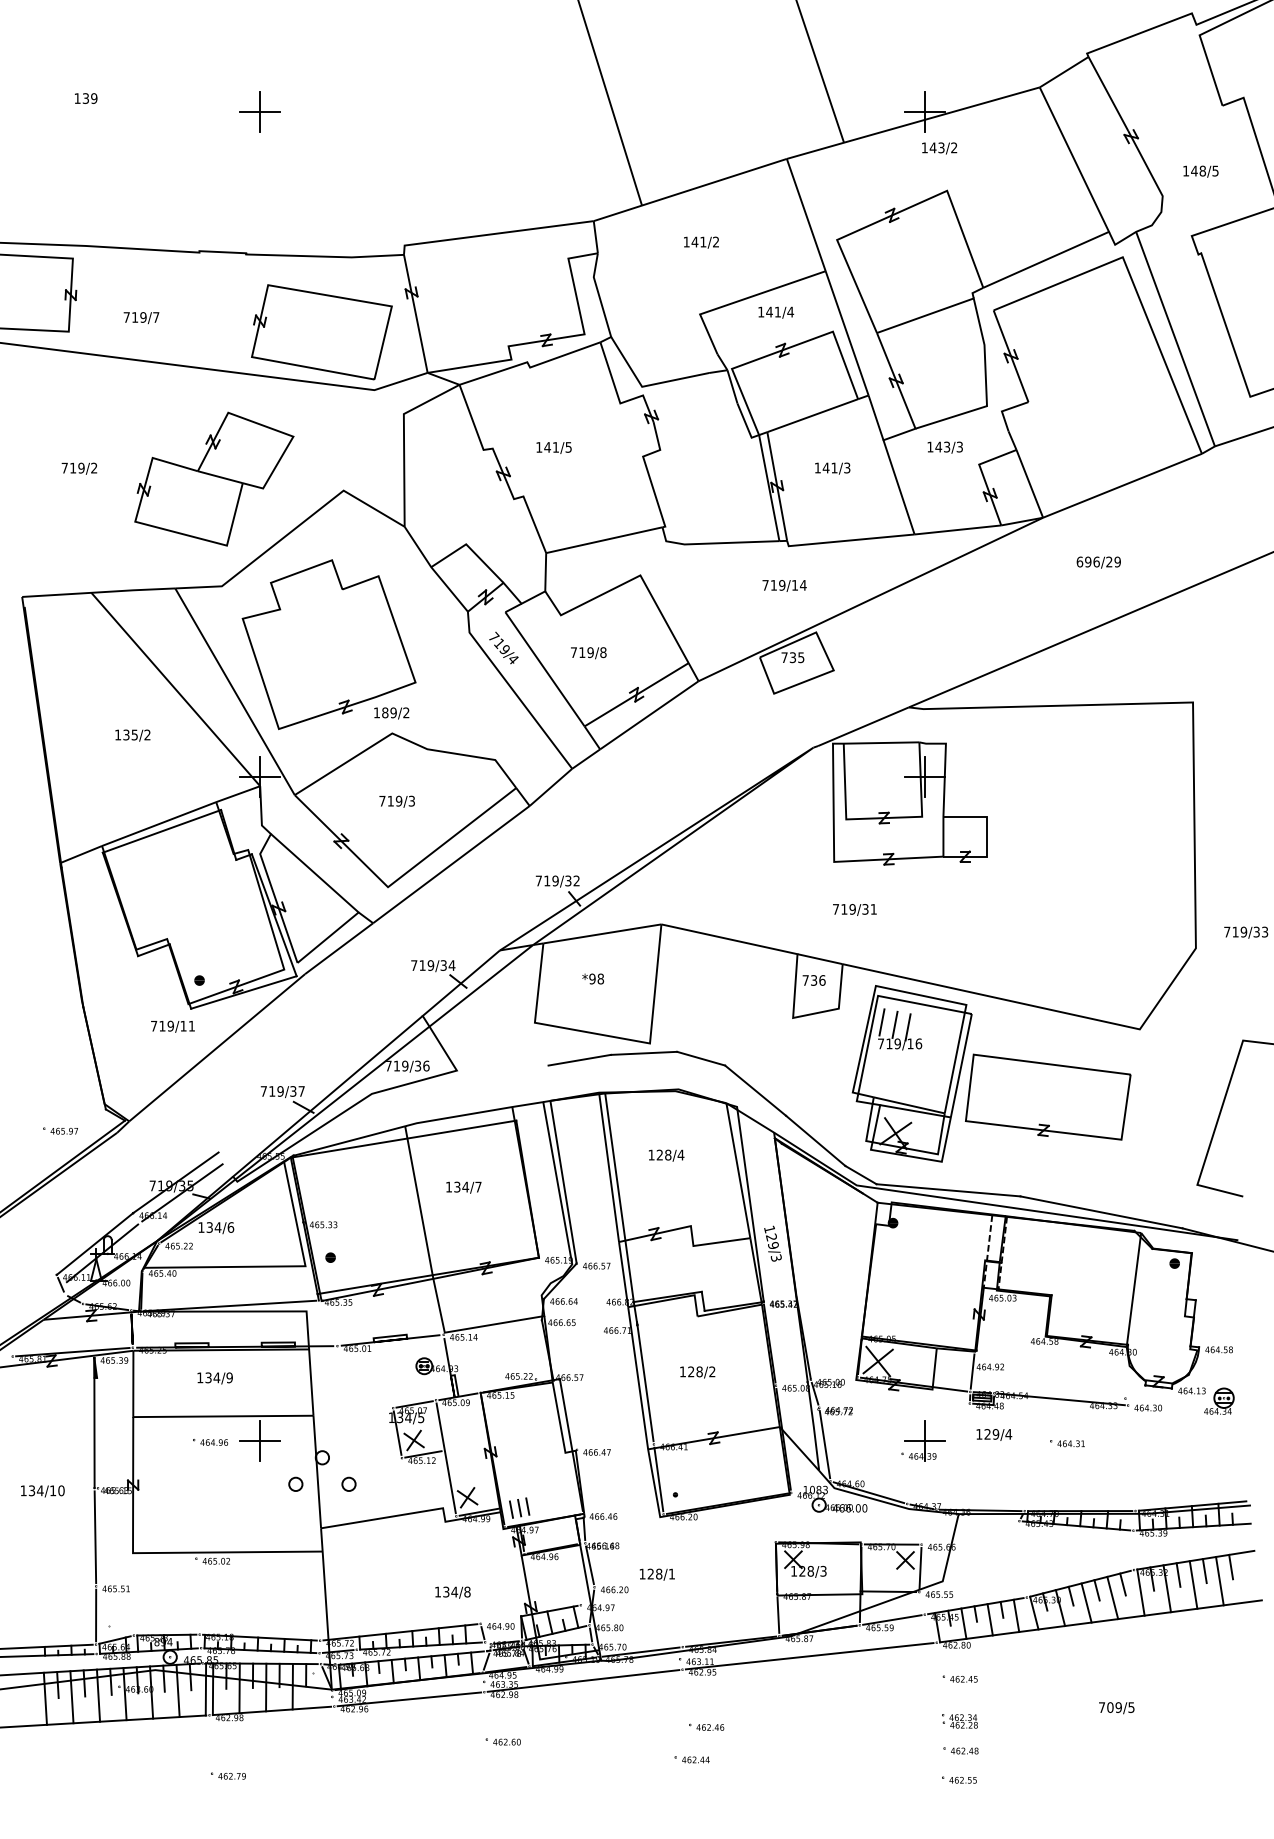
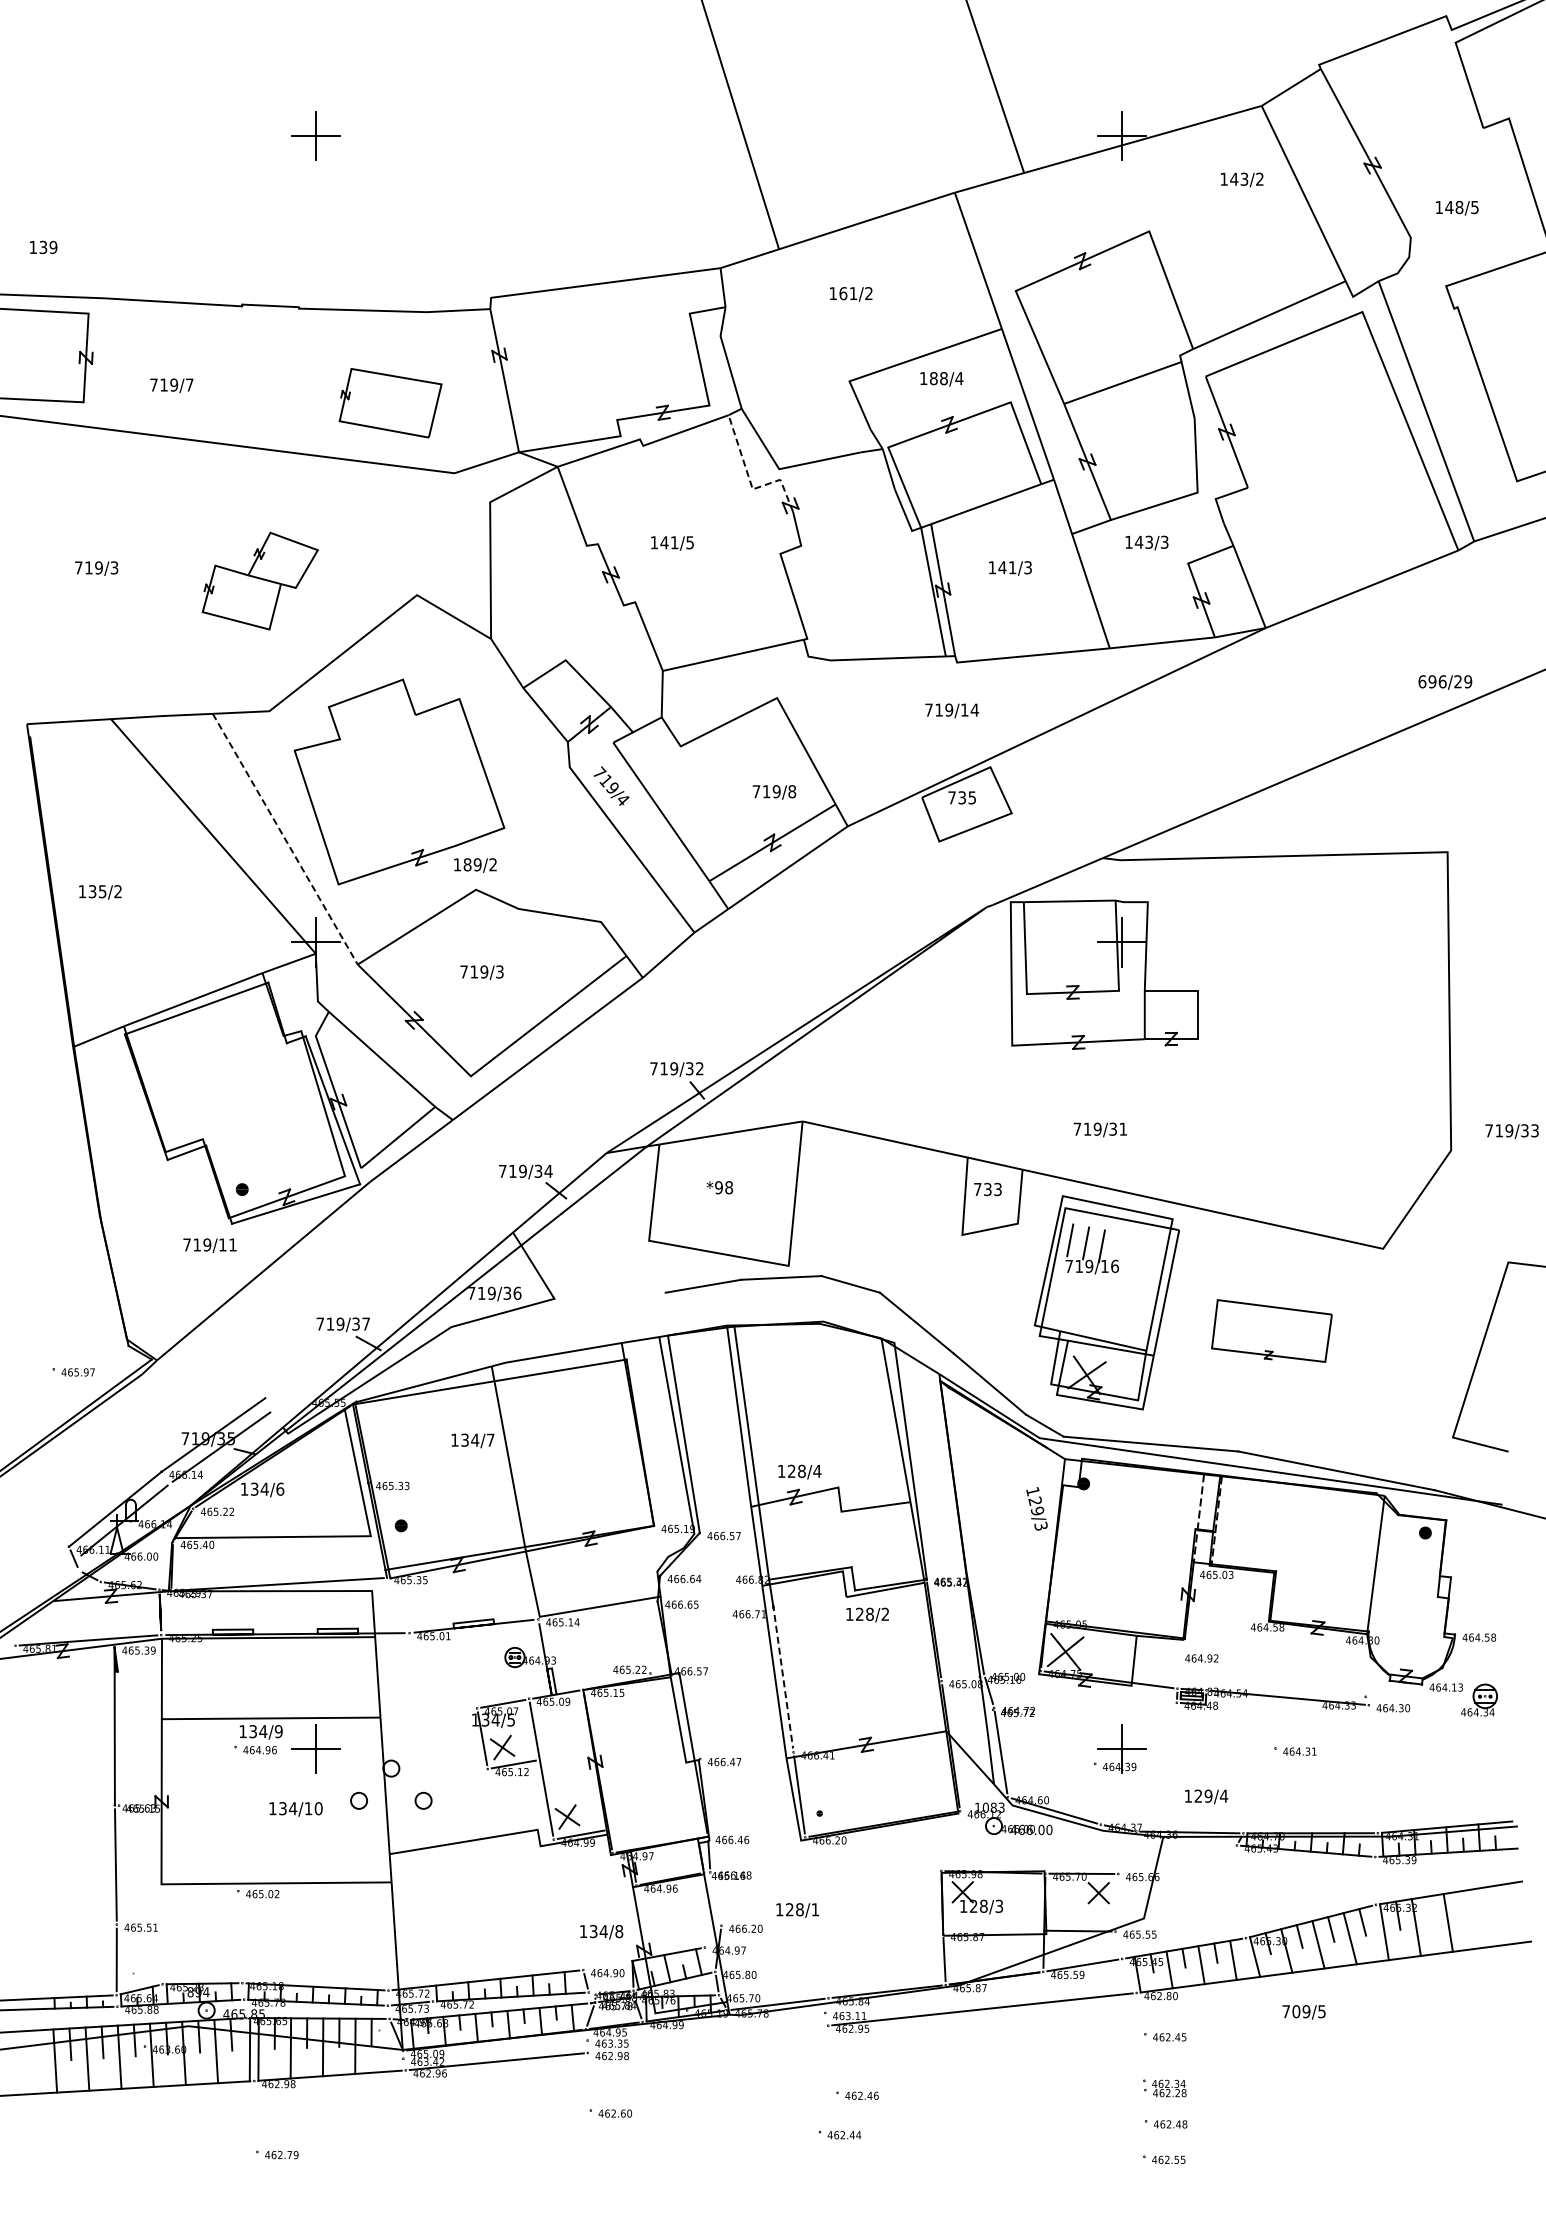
text: (86, 98) -> (43, 247), moved
text: (939, 148) -> (1242, 179), moved
text: (695, 242) -> (843, 293), 141/2 -> 161/2
text: (773, 312) -> (938, 378), 141/4 -> 188/4
part: (321, 332) -> (390, 403), size x0.6
line: (618, 398) -> (750, 483), solid -> dashed
text: (94, 467) -> (114, 567), 719/2 -> 719/3
part: (214, 478) -> (260, 580), size x0.6
text: (1098, 562) -> (1445, 682), moved
text: (588, 653) -> (774, 792), moved
line: (235, 692) -> (285, 839), solid -> dashed
text: (133, 735) -> (100, 892), moved
text: (854, 909) -> (1099, 1129), moved
text: (822, 980) -> (997, 1189), 736 -> 733
part: (1047, 1096) -> (1271, 1330), size x0.6
text: (666, 1155) -> (799, 1471), moved
text: (463, 1187) -> (472, 1440), moved
text: (772, 1243) -> (1036, 1508), moved
text: (697, 1371) -> (867, 1614), moved
line: (972, 1371) -> (1179, 1663), removed
text: (214, 1378) -> (260, 1732), moved
line: (645, 1381) -> (783, 1676), solid -> dashed
text: (994, 1434) -> (1206, 1796), moved
text: (42, 1491) -> (295, 1809), moved
part: (519, 1507) -> (630, 1829), removed
line: (589, 1564) -> (715, 1898), removed
line: (1230, 1566) -> (1493, 1900), removed
line: (920, 1568) -> (1116, 1902), removed
line: (1204, 1570) -> (1461, 1905), removed
line: (1178, 1574) -> (1429, 1910), removed
line: (1219, 1580) -> (1479, 1917), removed
text: (452, 1592) -> (601, 1932), moved
line: (583, 1681) -> (707, 2039), removed
text: (1116, 1708) -> (1303, 2012), moved

